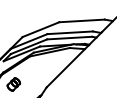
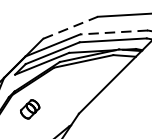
line: (40, 29) -> (69, 27), solid -> dashed
line: (70, 32) -> (114, 32), solid -> dashed

